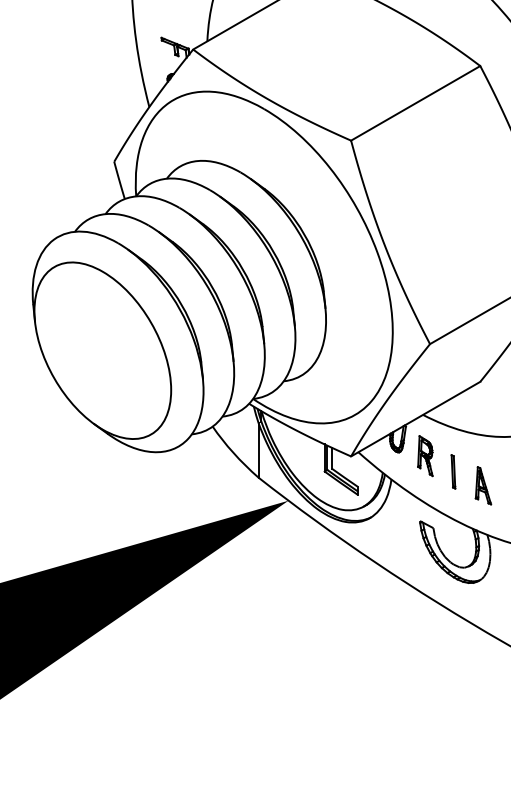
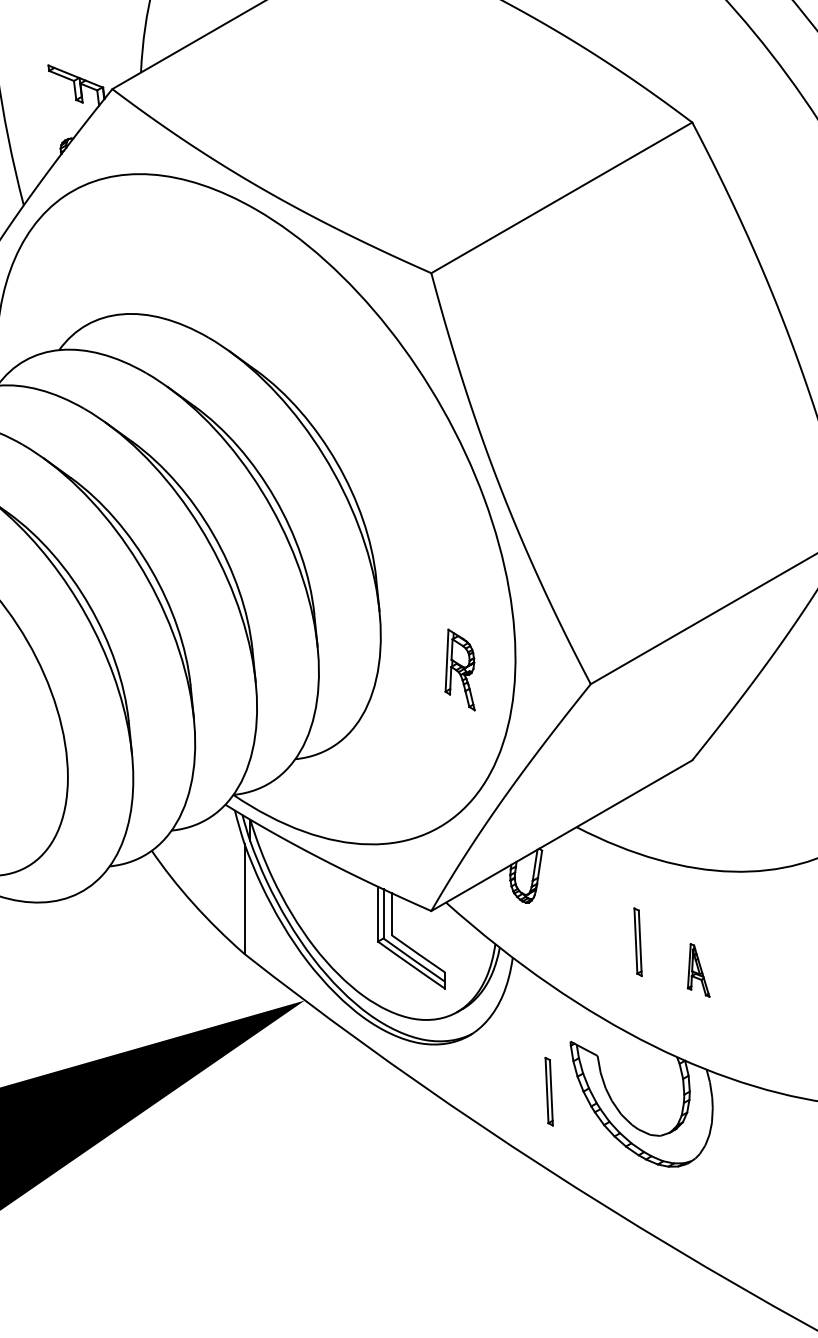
part: (425, 456) -> (460, 670), moved
part: (483, 485) -> (698, 969), size x0.7
part: (409, 545) -> (549, 1090), added

